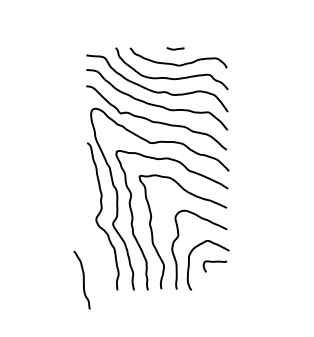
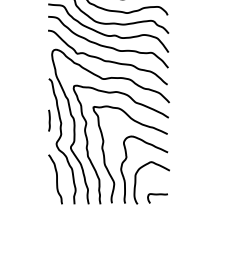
line: (87, 191) -> (49, 120), added
curve: (214, 262) -> (157, 195), moved
curve: (82, 280) -> (55, 179), moved

